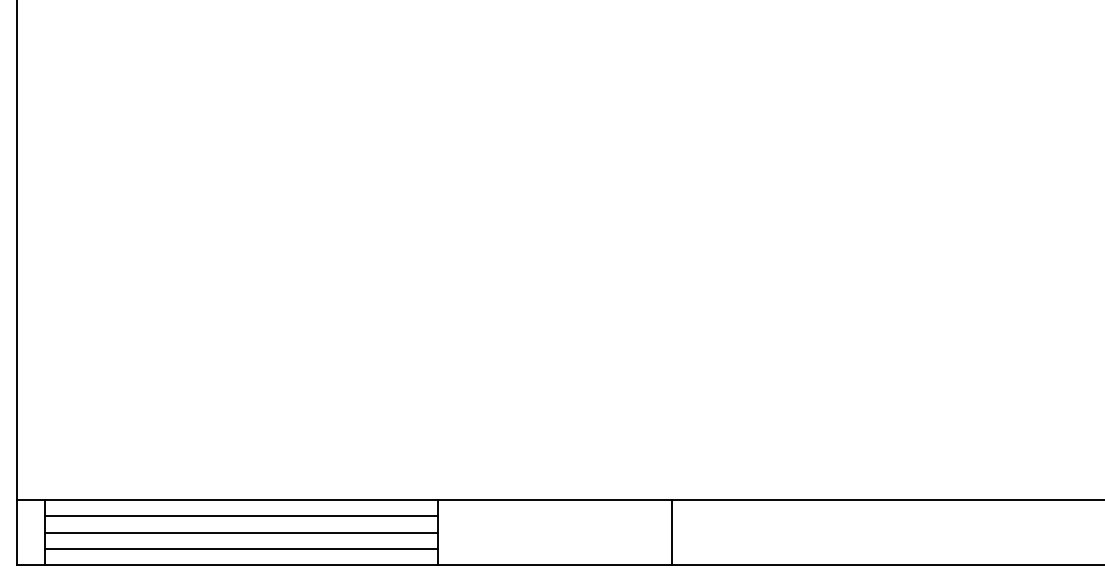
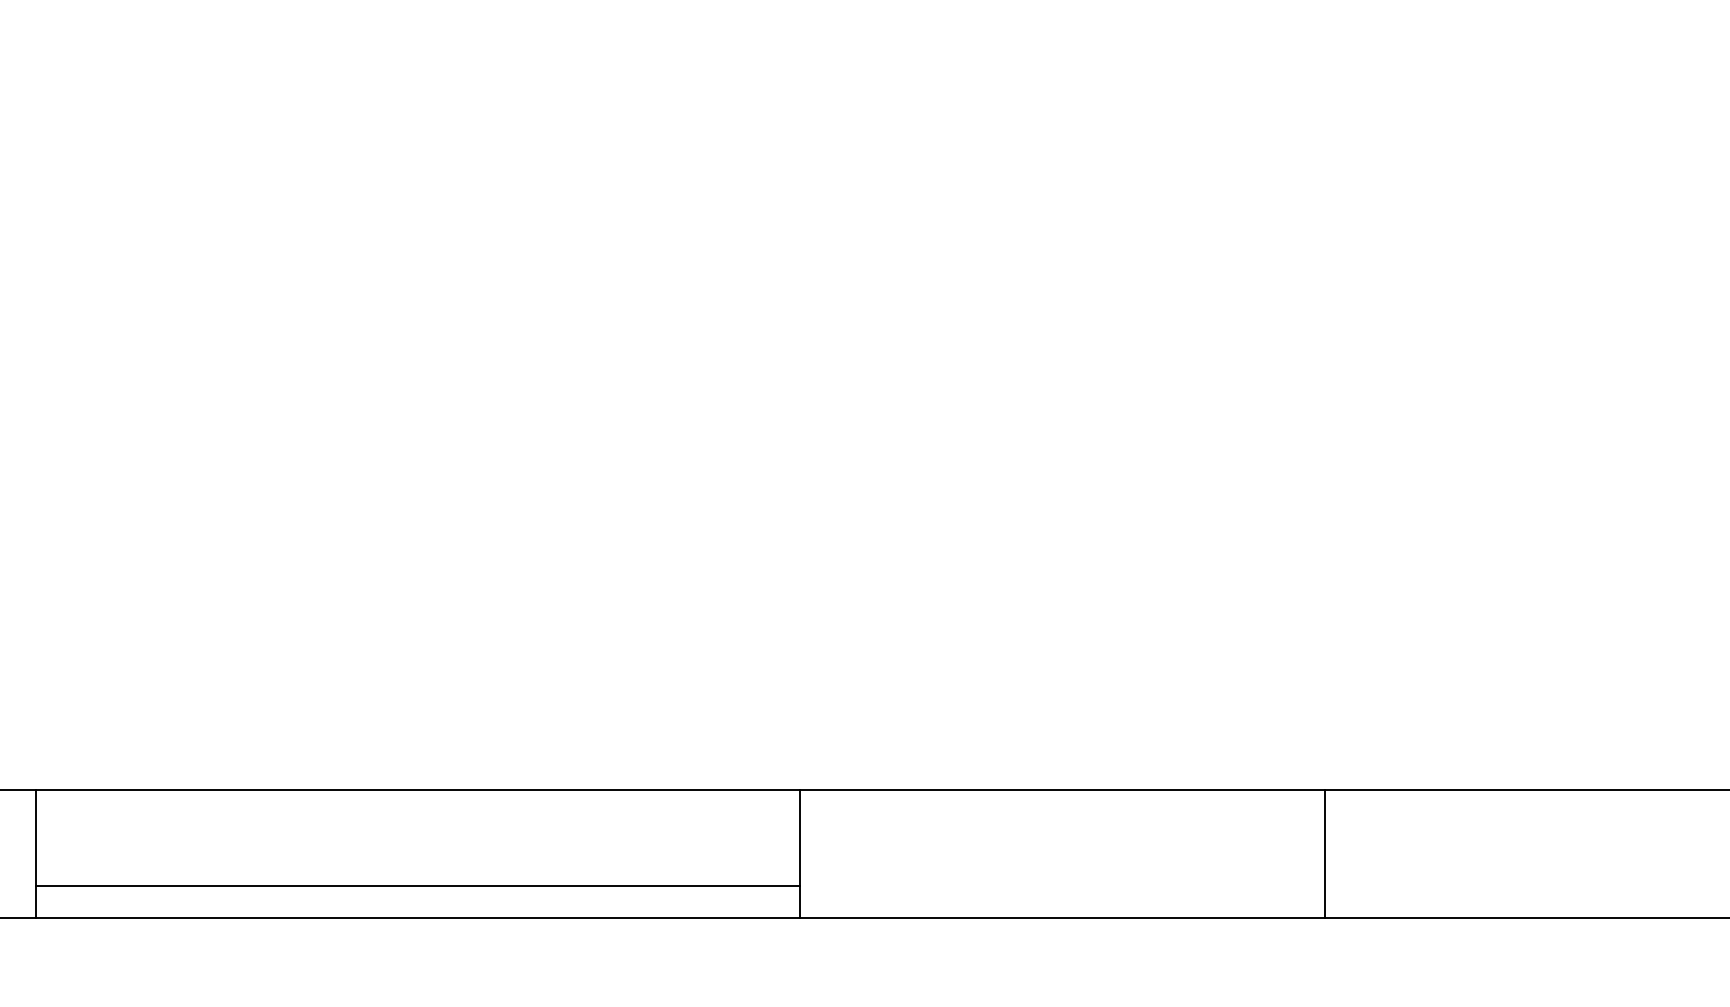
line: (241, 516) -> (417, 822), removed
line: (241, 532) -> (417, 853), removed
line: (671, 532) -> (1324, 853), moved

